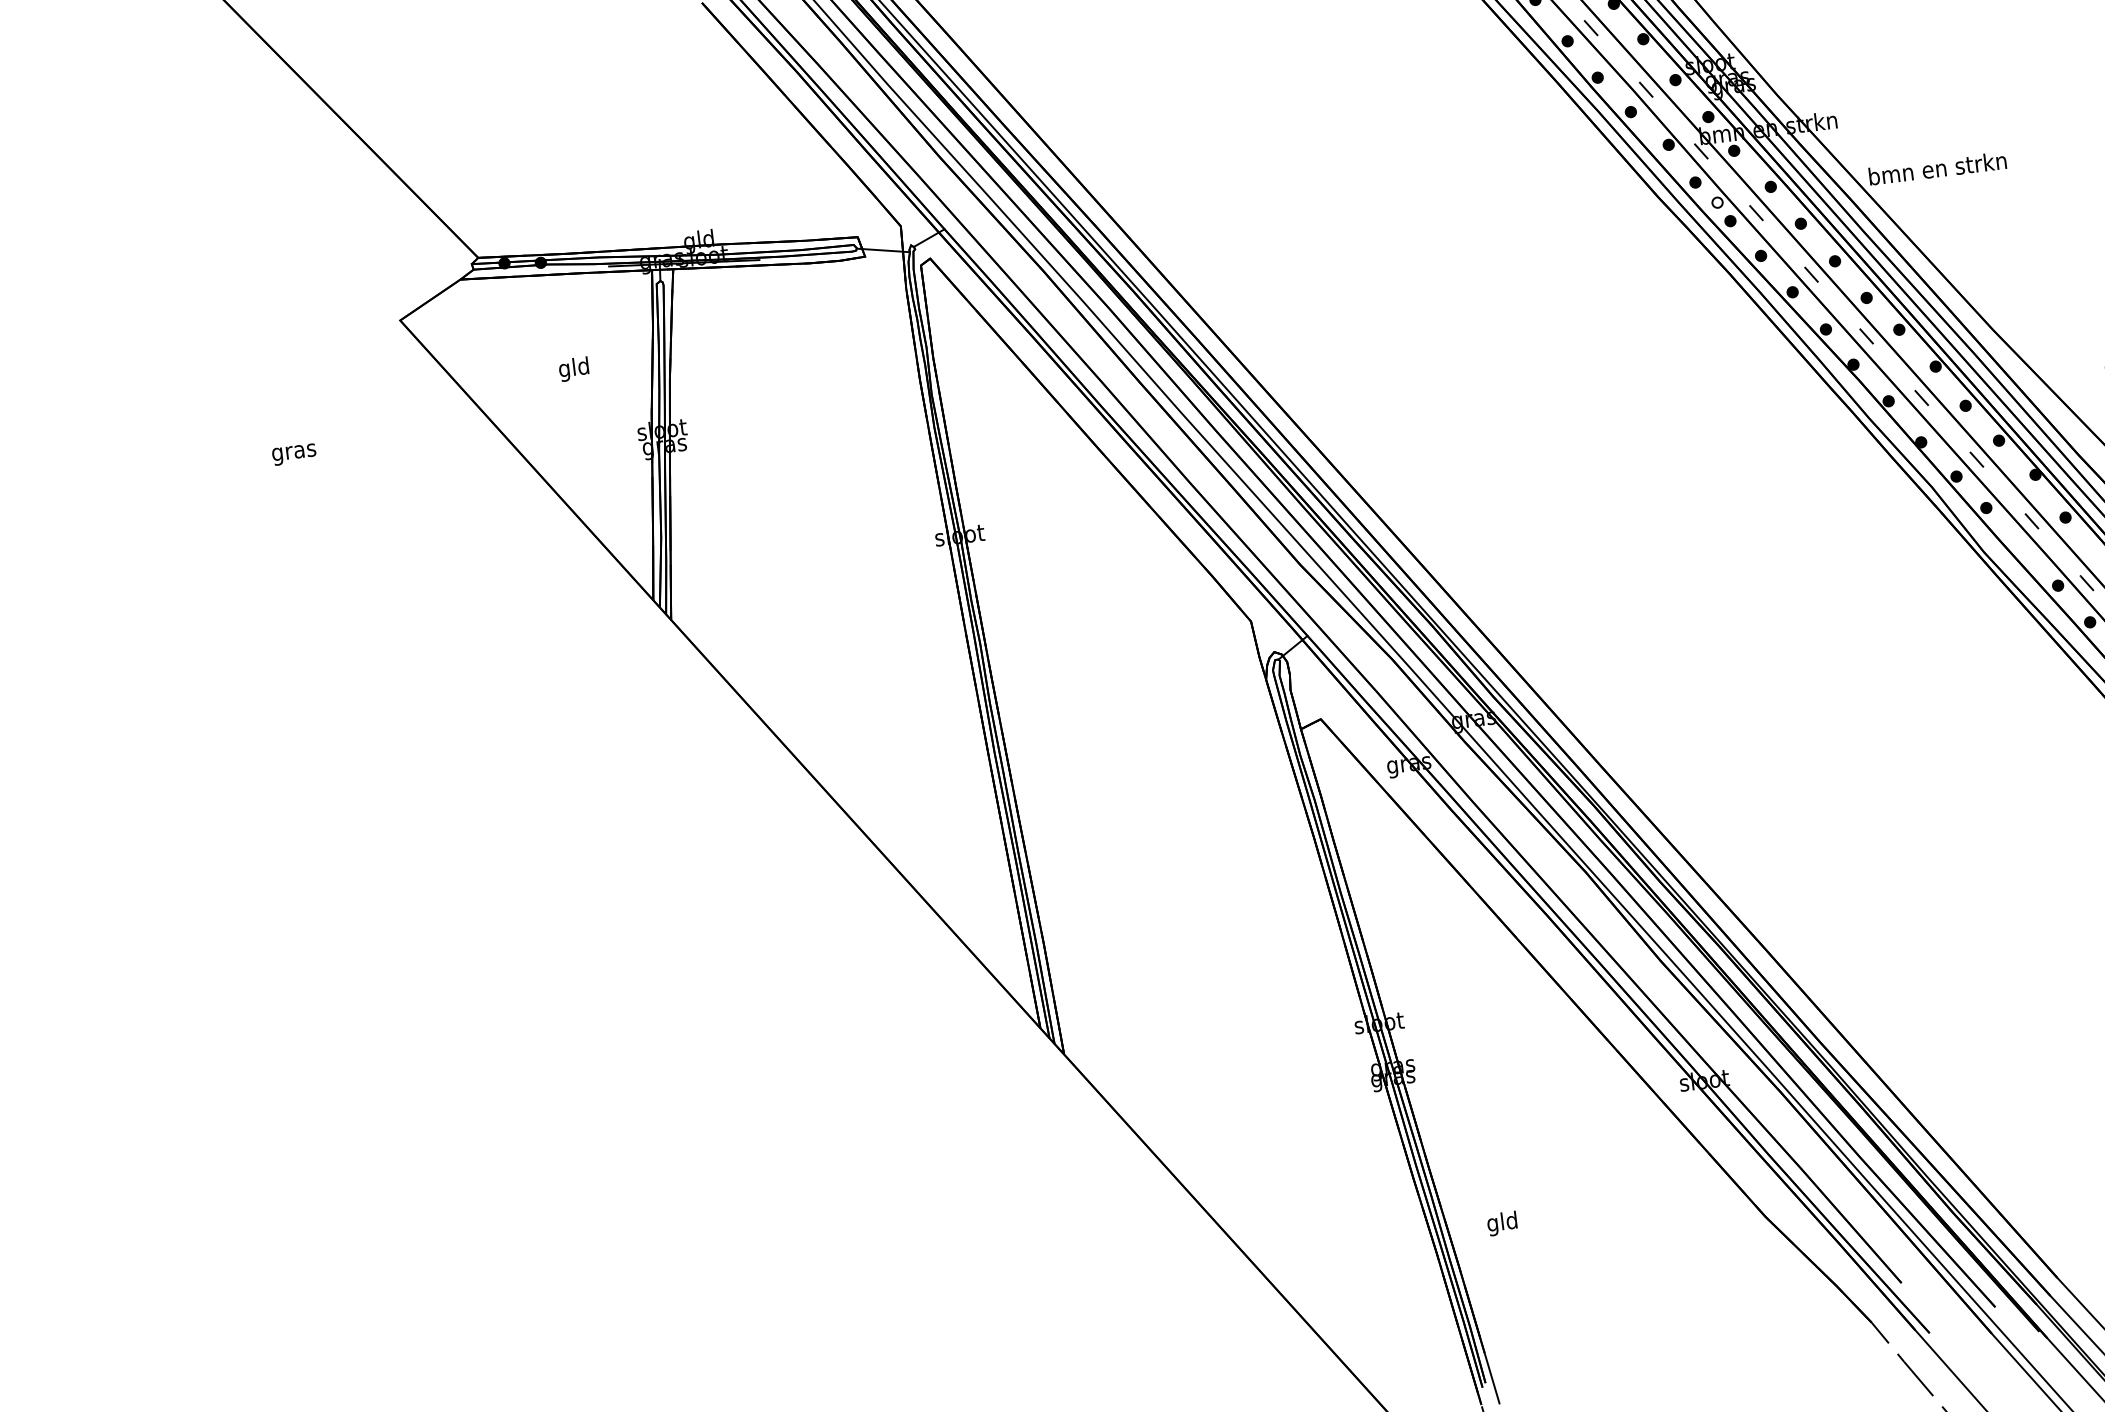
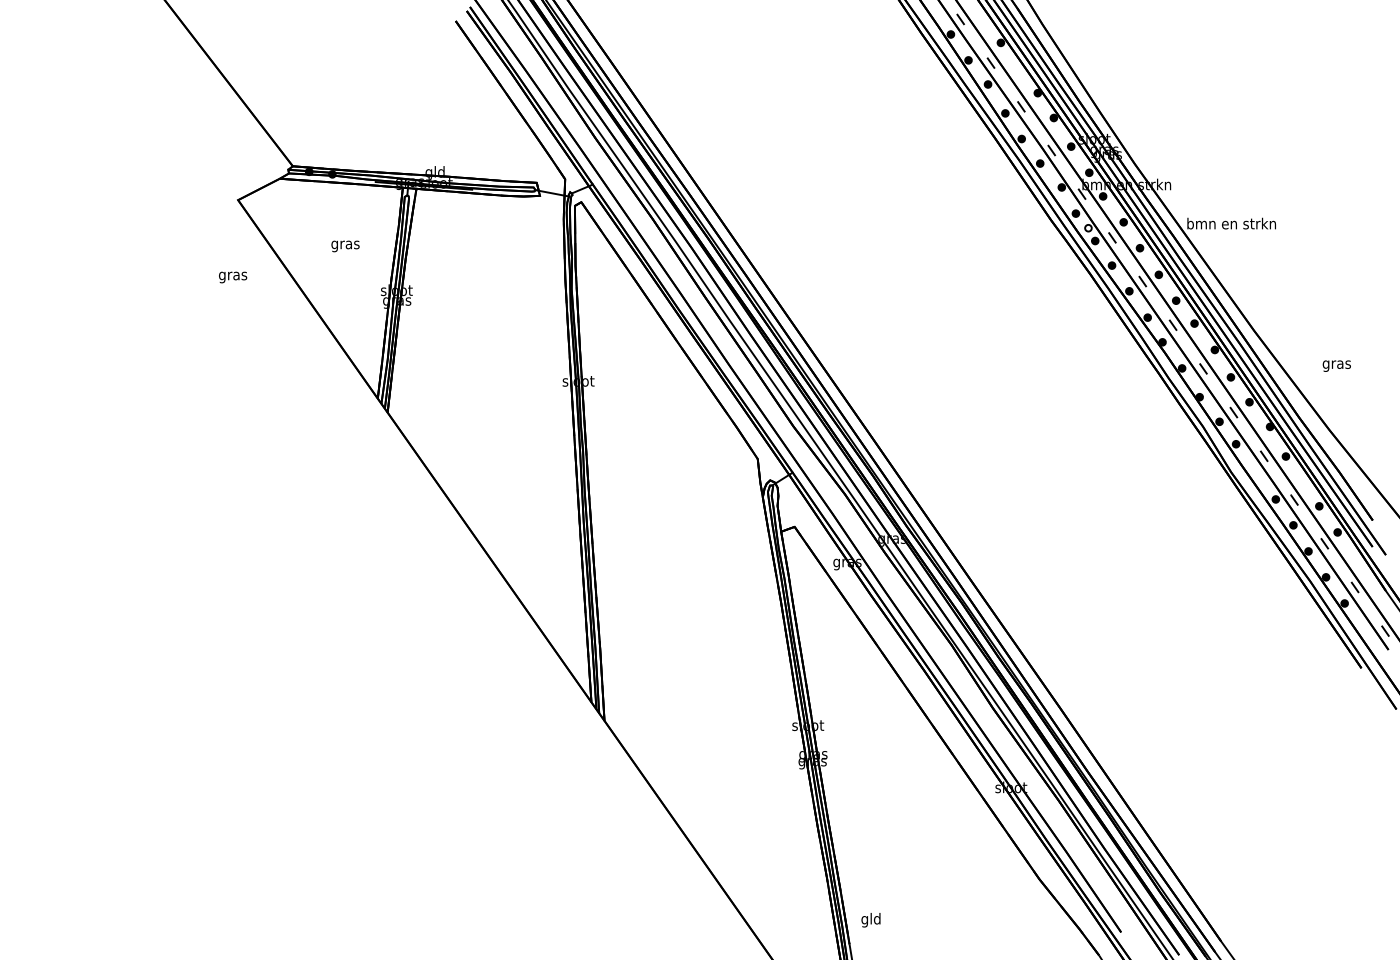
text: (574, 368) -> (345, 244), gld -> gras
text: (295, 454) -> (233, 277), moved
text: (1501, 1224) -> (870, 920), moved

